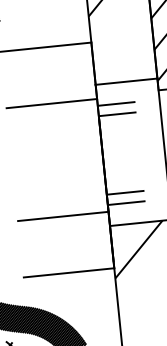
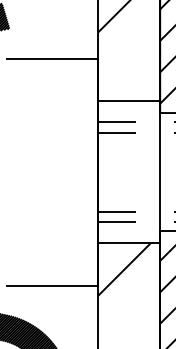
line: (51, 103) -> (52, 115), removed
line: (63, 216) -> (52, 228), removed

